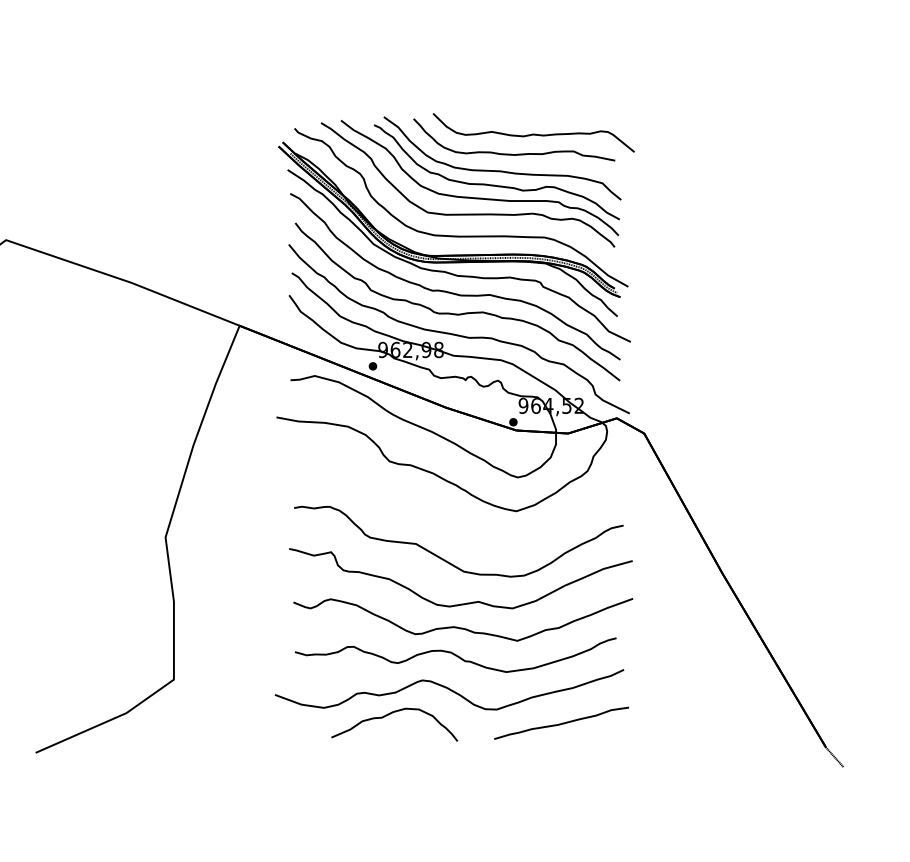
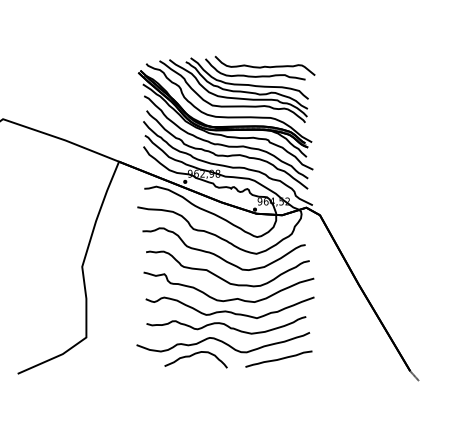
curve: (443, 516) -> (220, 256), added

